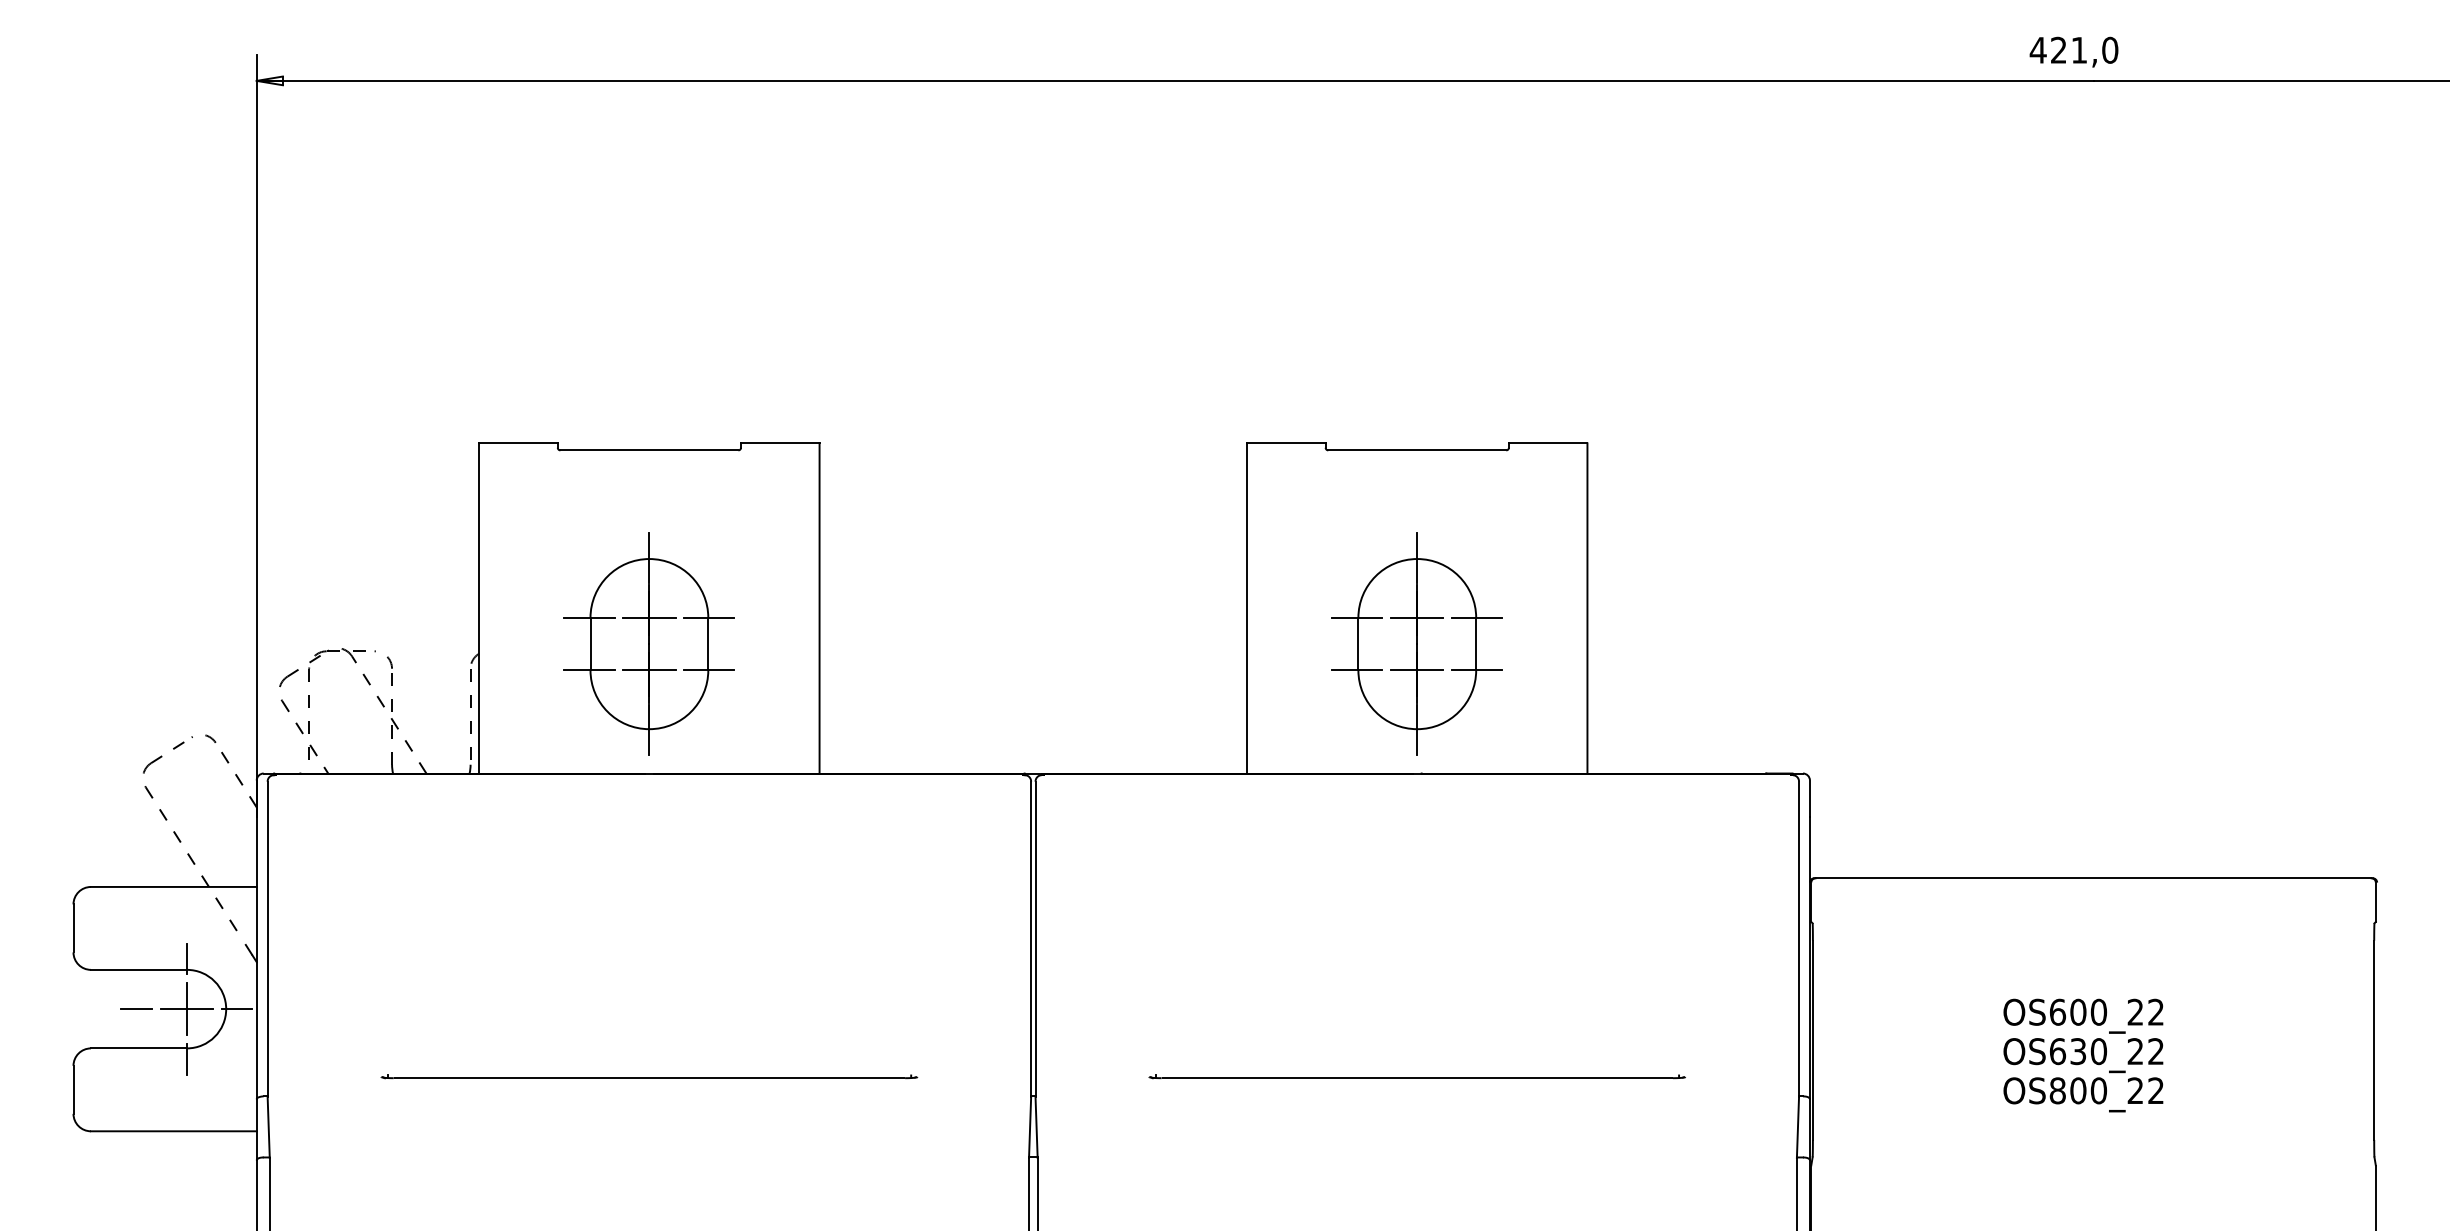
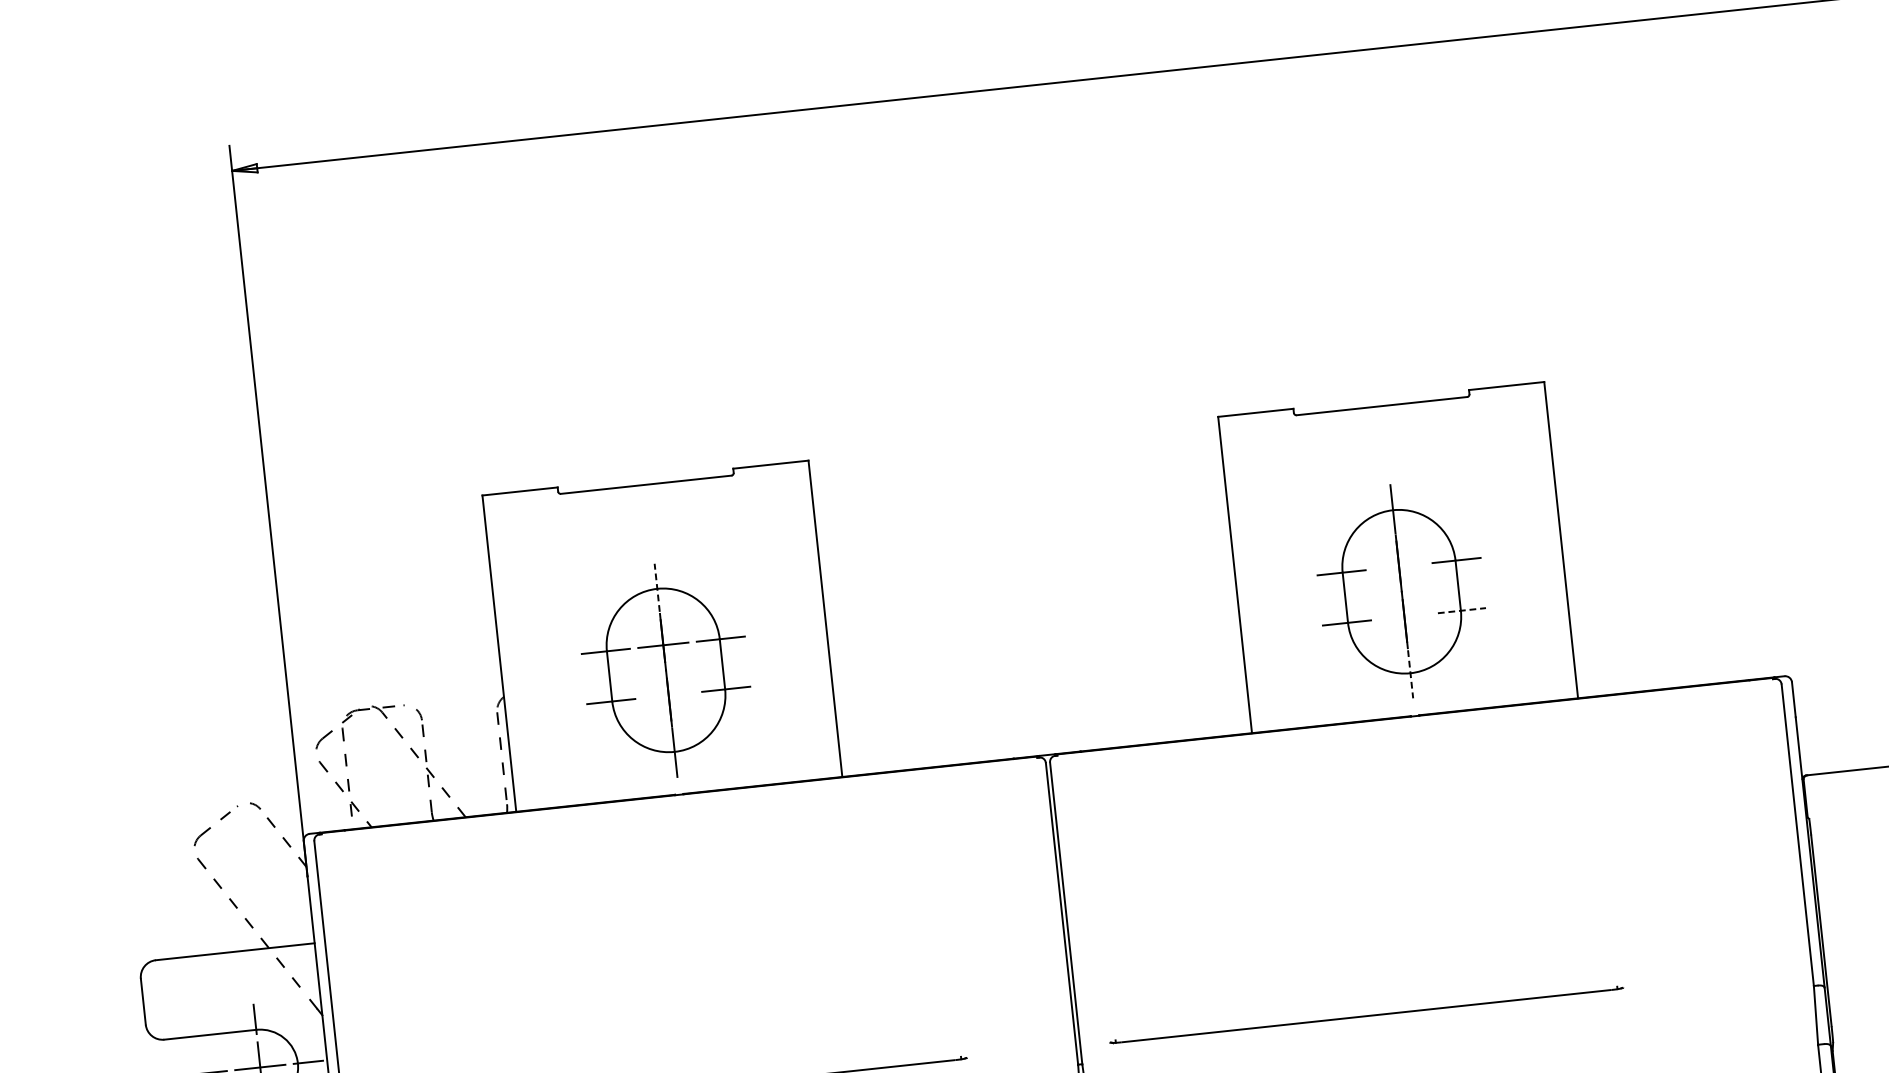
line: (649, 557) -> (657, 587), solid -> dashed
line: (1417, 617) -> (1399, 566), removed
line: (649, 670) -> (668, 695), removed
line: (1417, 670) -> (1404, 617), removed
line: (1477, 670) -> (1462, 610), solid -> dashed
line: (1417, 730) -> (1410, 674), solid -> dashed
part: (1416, 1076) -> (1365, 1014), moved

